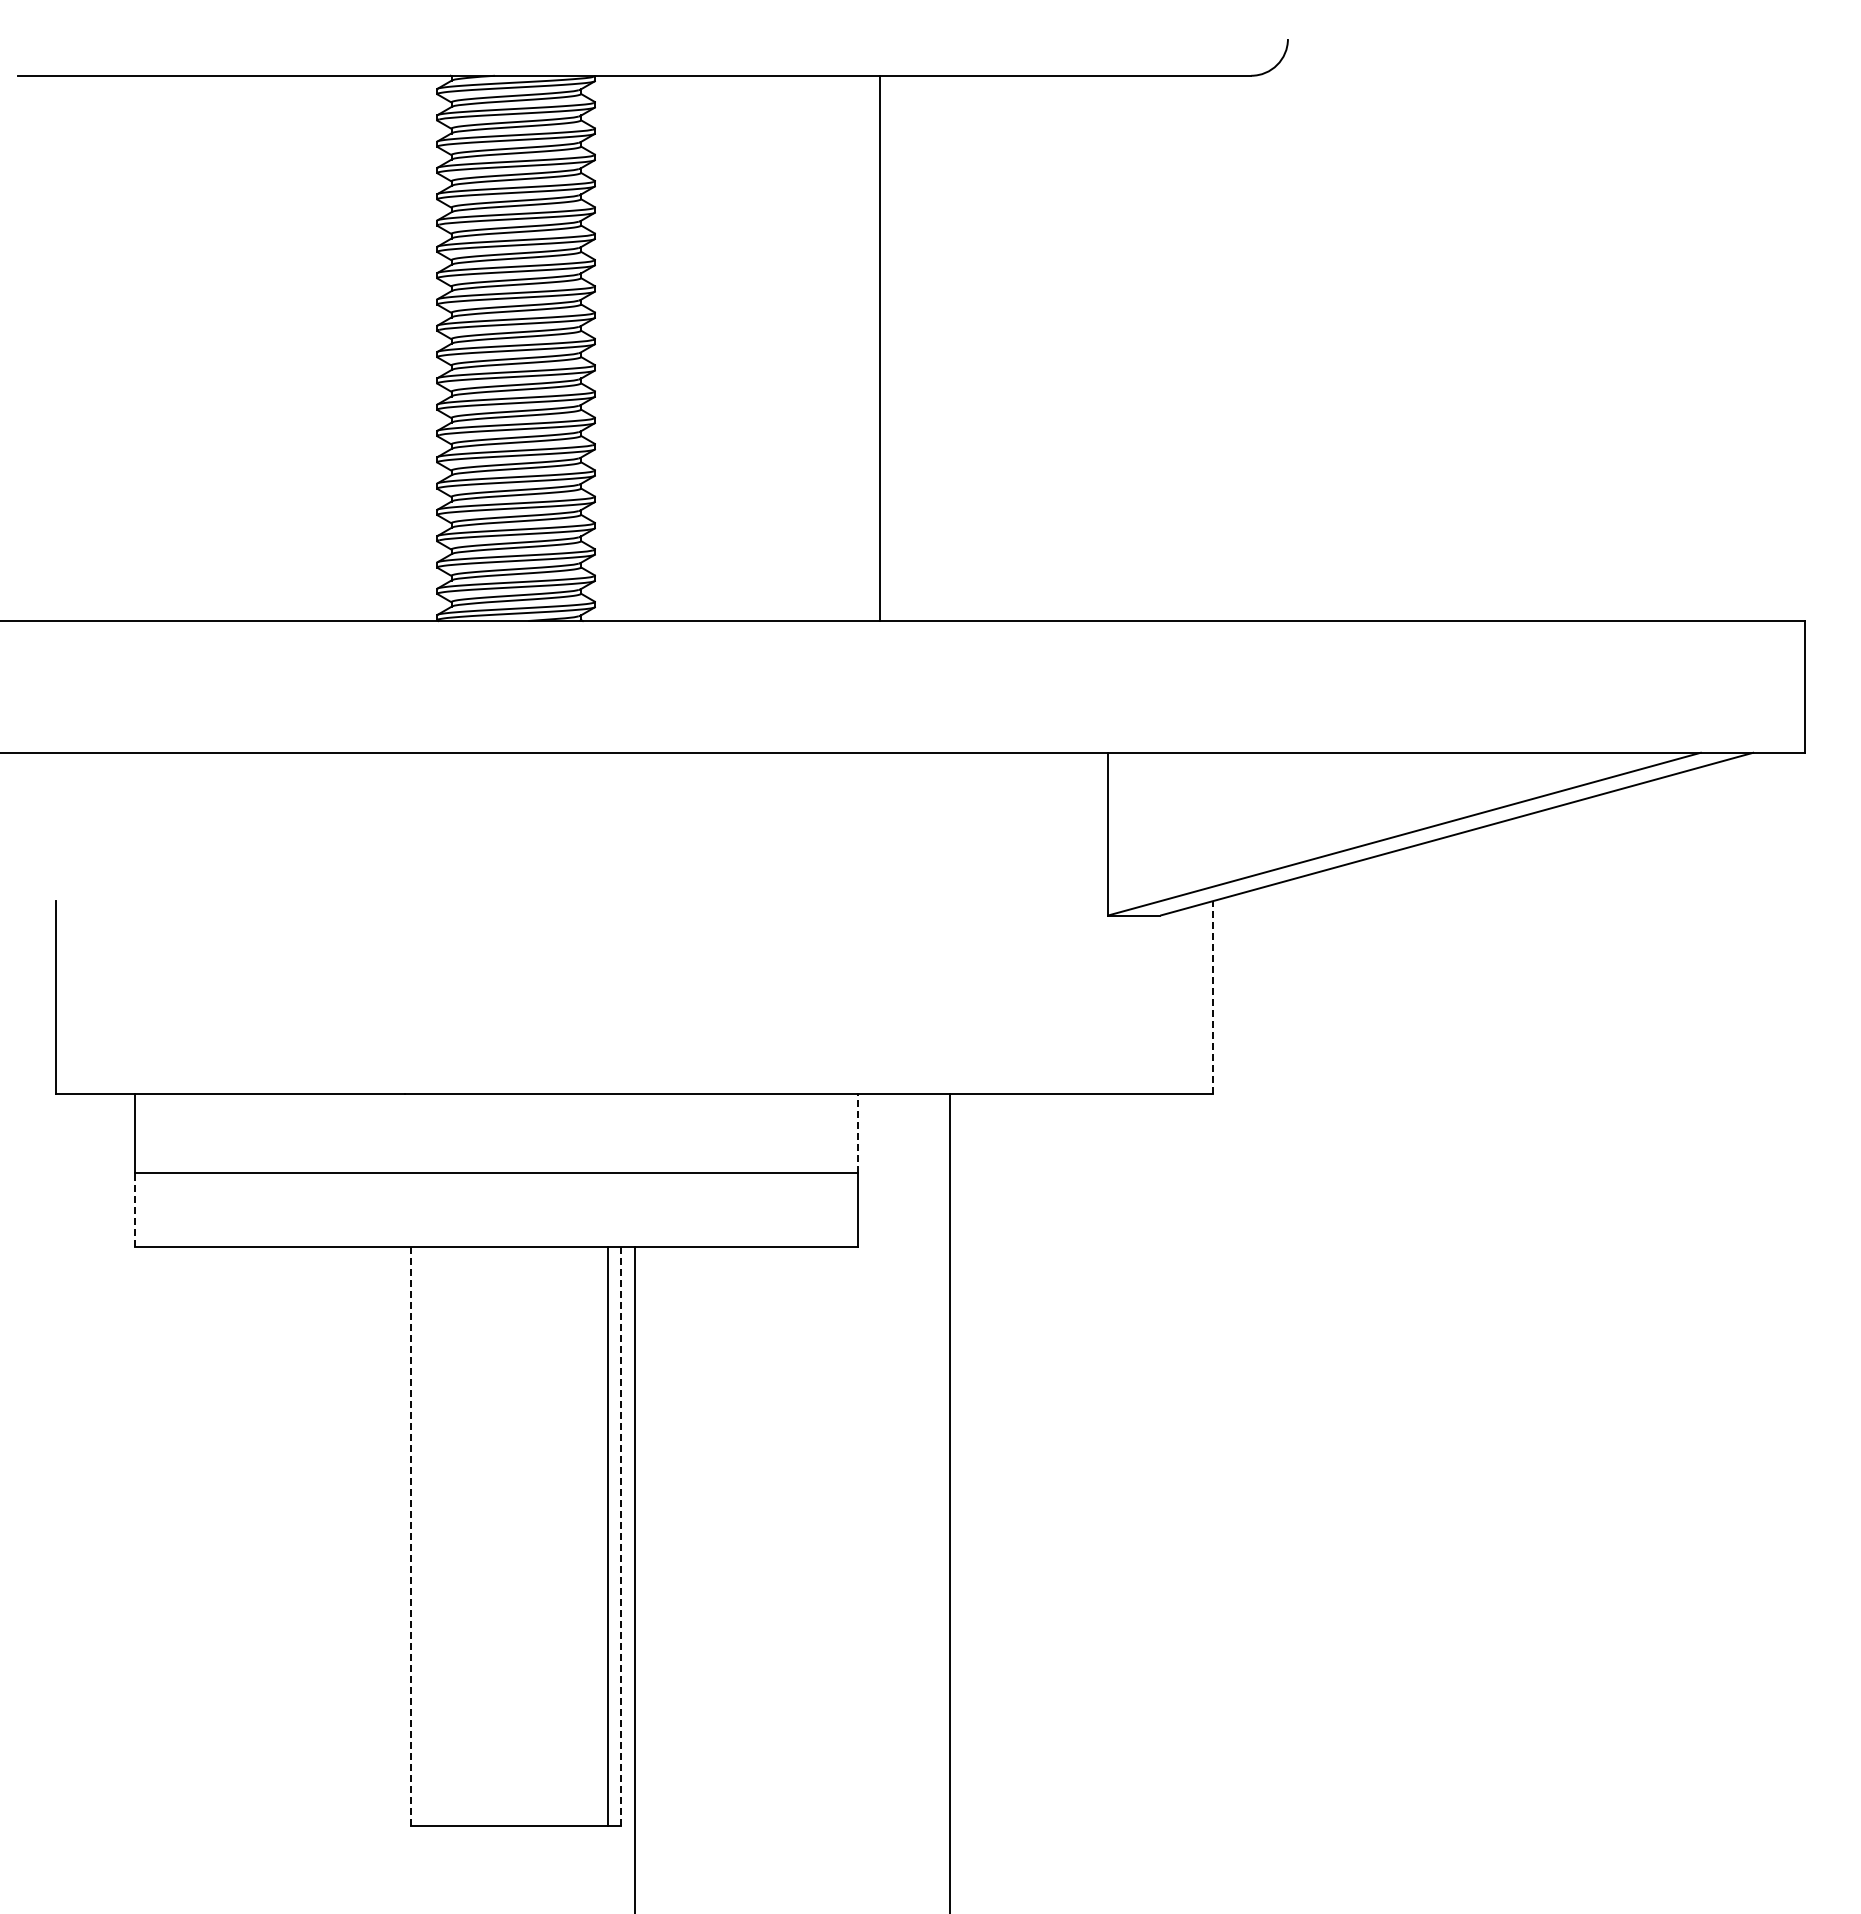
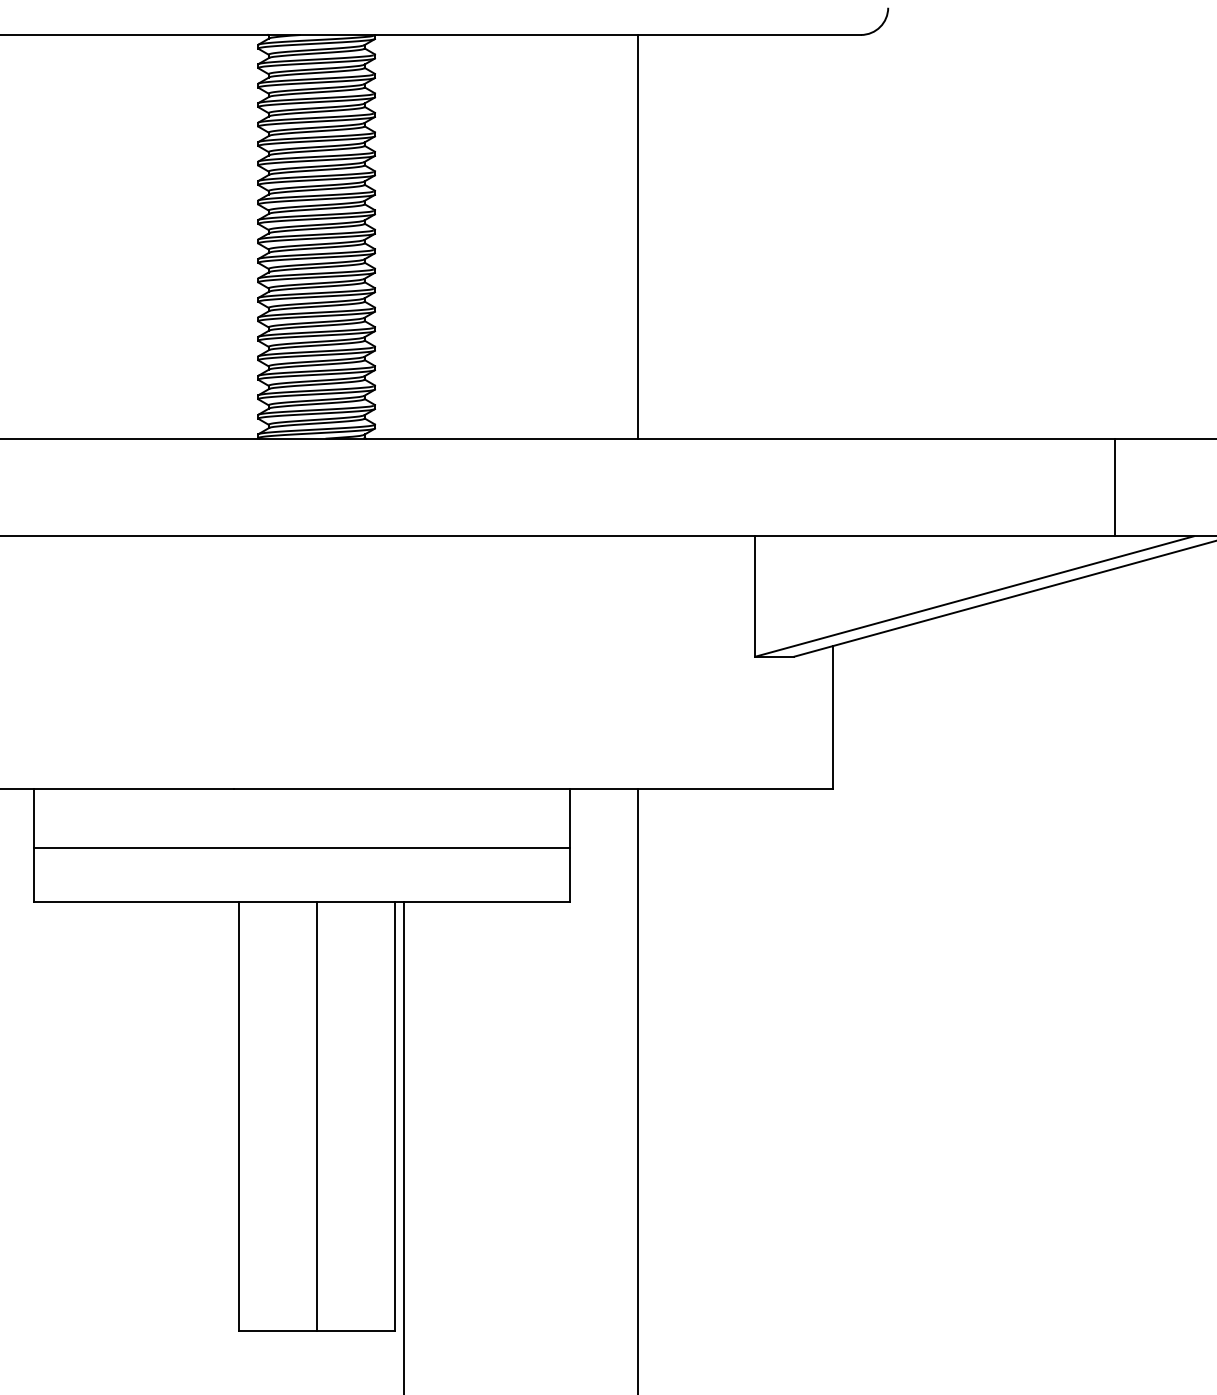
line: (880, 348) -> (638, 236), moved
line: (1594, 686) -> (1115, 487), added
line: (1213, 997) -> (833, 717), dashed -> solid
line: (858, 1133) -> (570, 818), dashed -> solid
line: (134, 1210) -> (34, 875), dashed -> solid
line: (411, 1536) -> (239, 1116), dashed -> solid
line: (608, 1536) -> (316, 1116), moved
line: (621, 1536) -> (394, 1116), dashed -> solid

